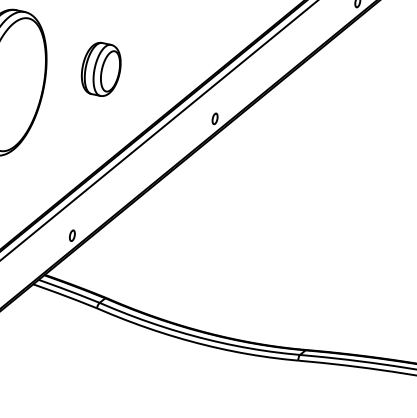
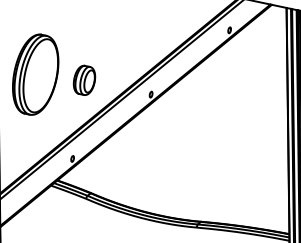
part: (101, 67) -> (84, 79), moved

